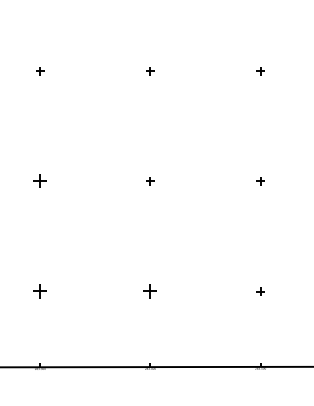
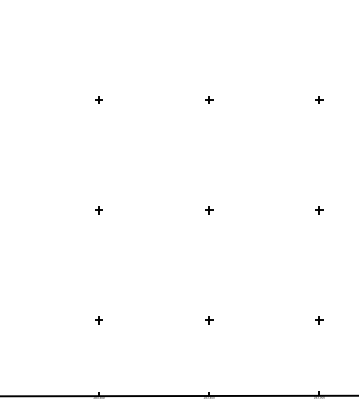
part: (39, 181) -> (98, 210), size x0.62
part: (39, 291) -> (98, 320), size x0.62
part: (150, 291) -> (209, 320), size x0.62

